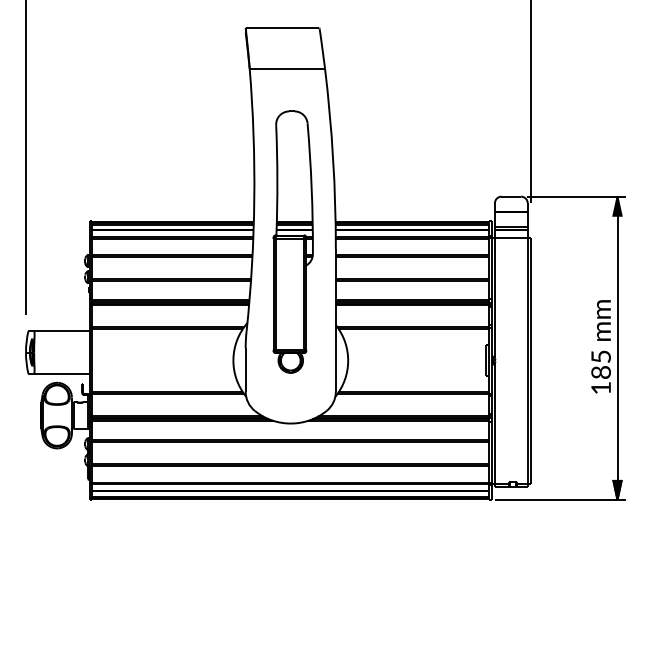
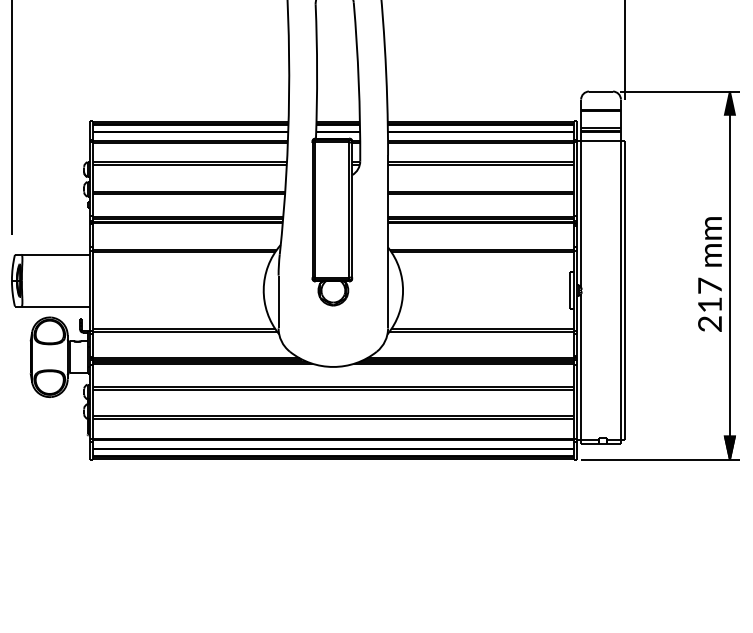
text: (600, 372) -> (709, 304), 185 -> 217

